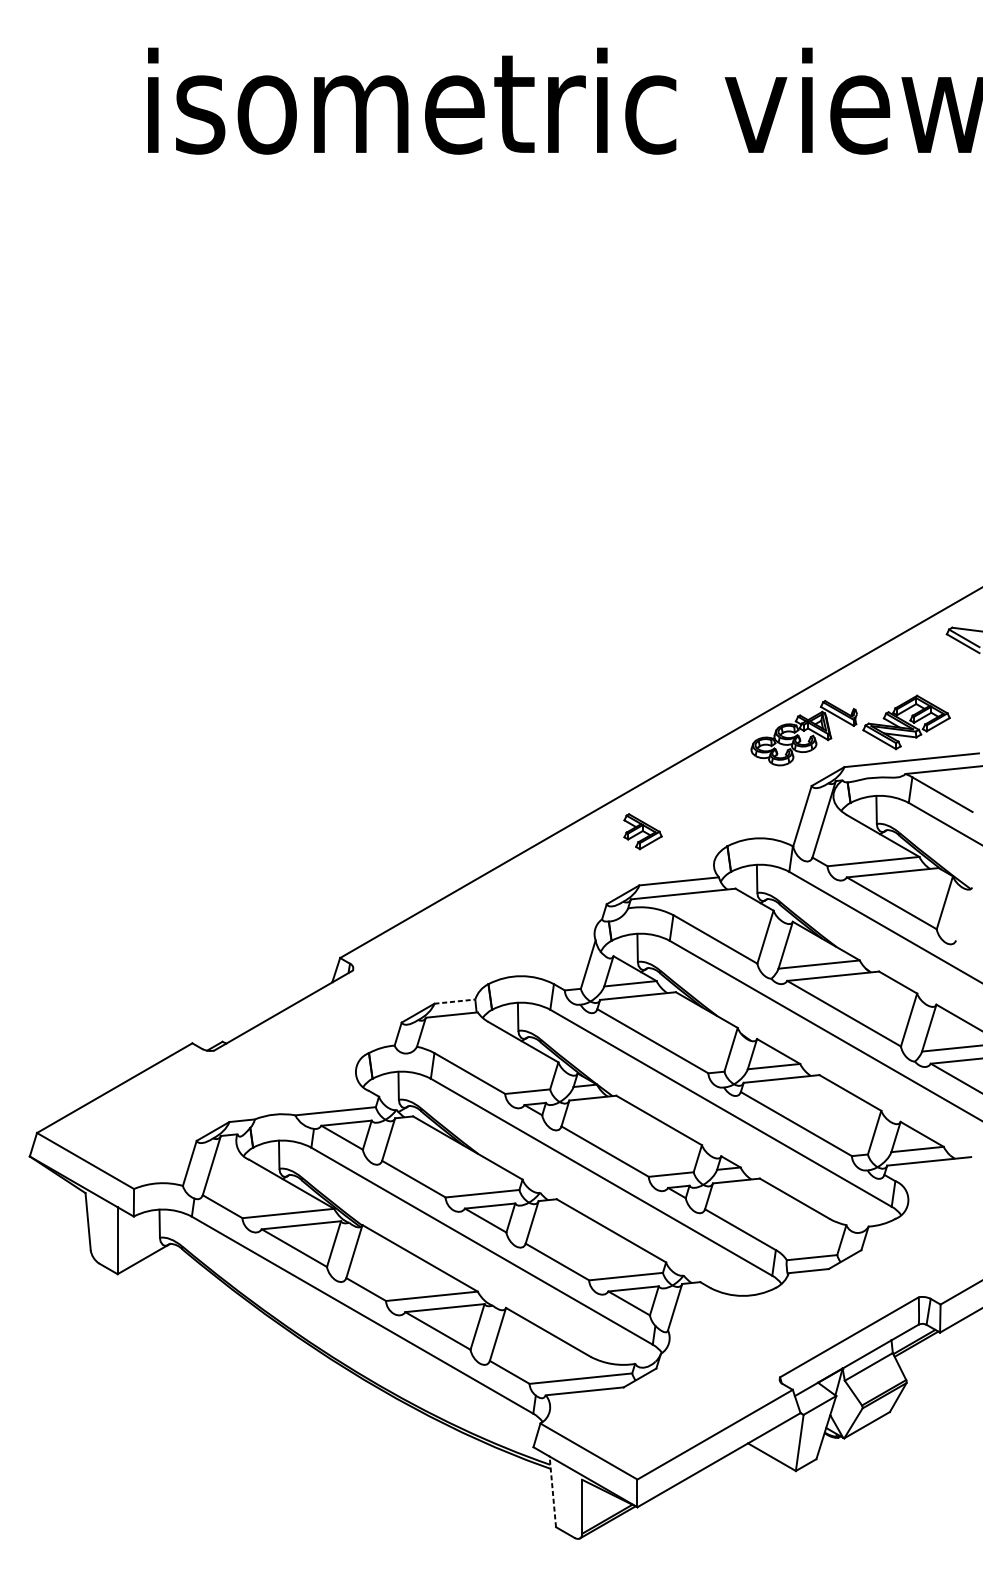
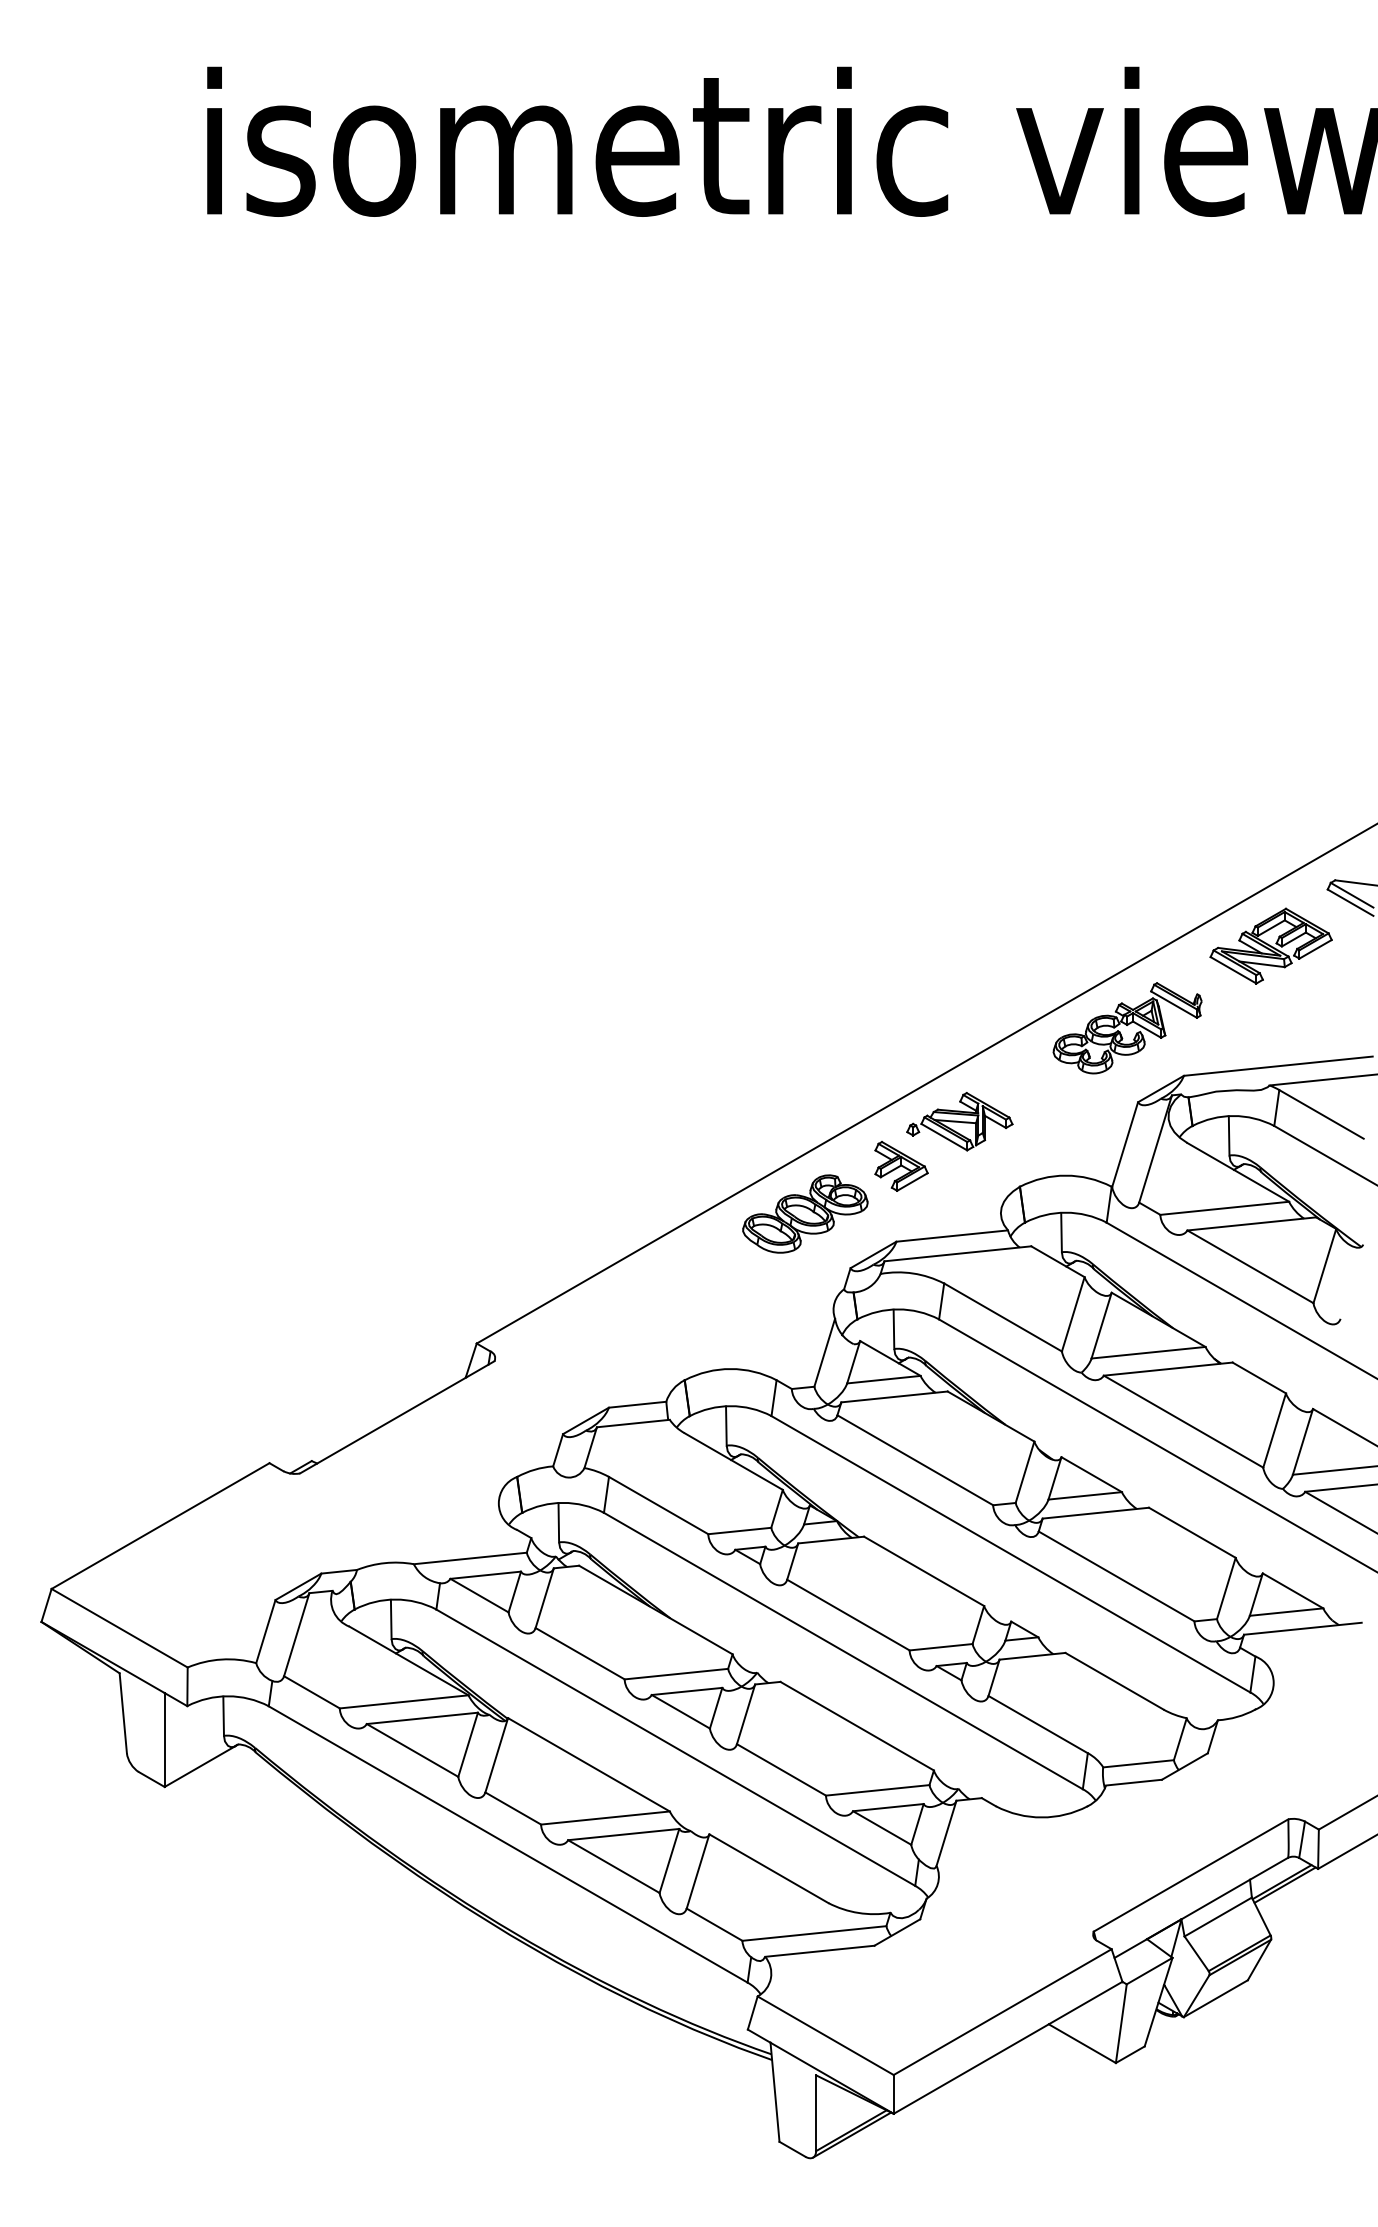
part: (906, 721) -> (1270, 945), moved
part: (684, 799) -> (959, 1121), added
part: (574, 865) -> (805, 1213), added
line: (454, 1001) -> (637, 1404), dashed -> solid
line: (553, 1492) -> (775, 2092), dashed -> solid

